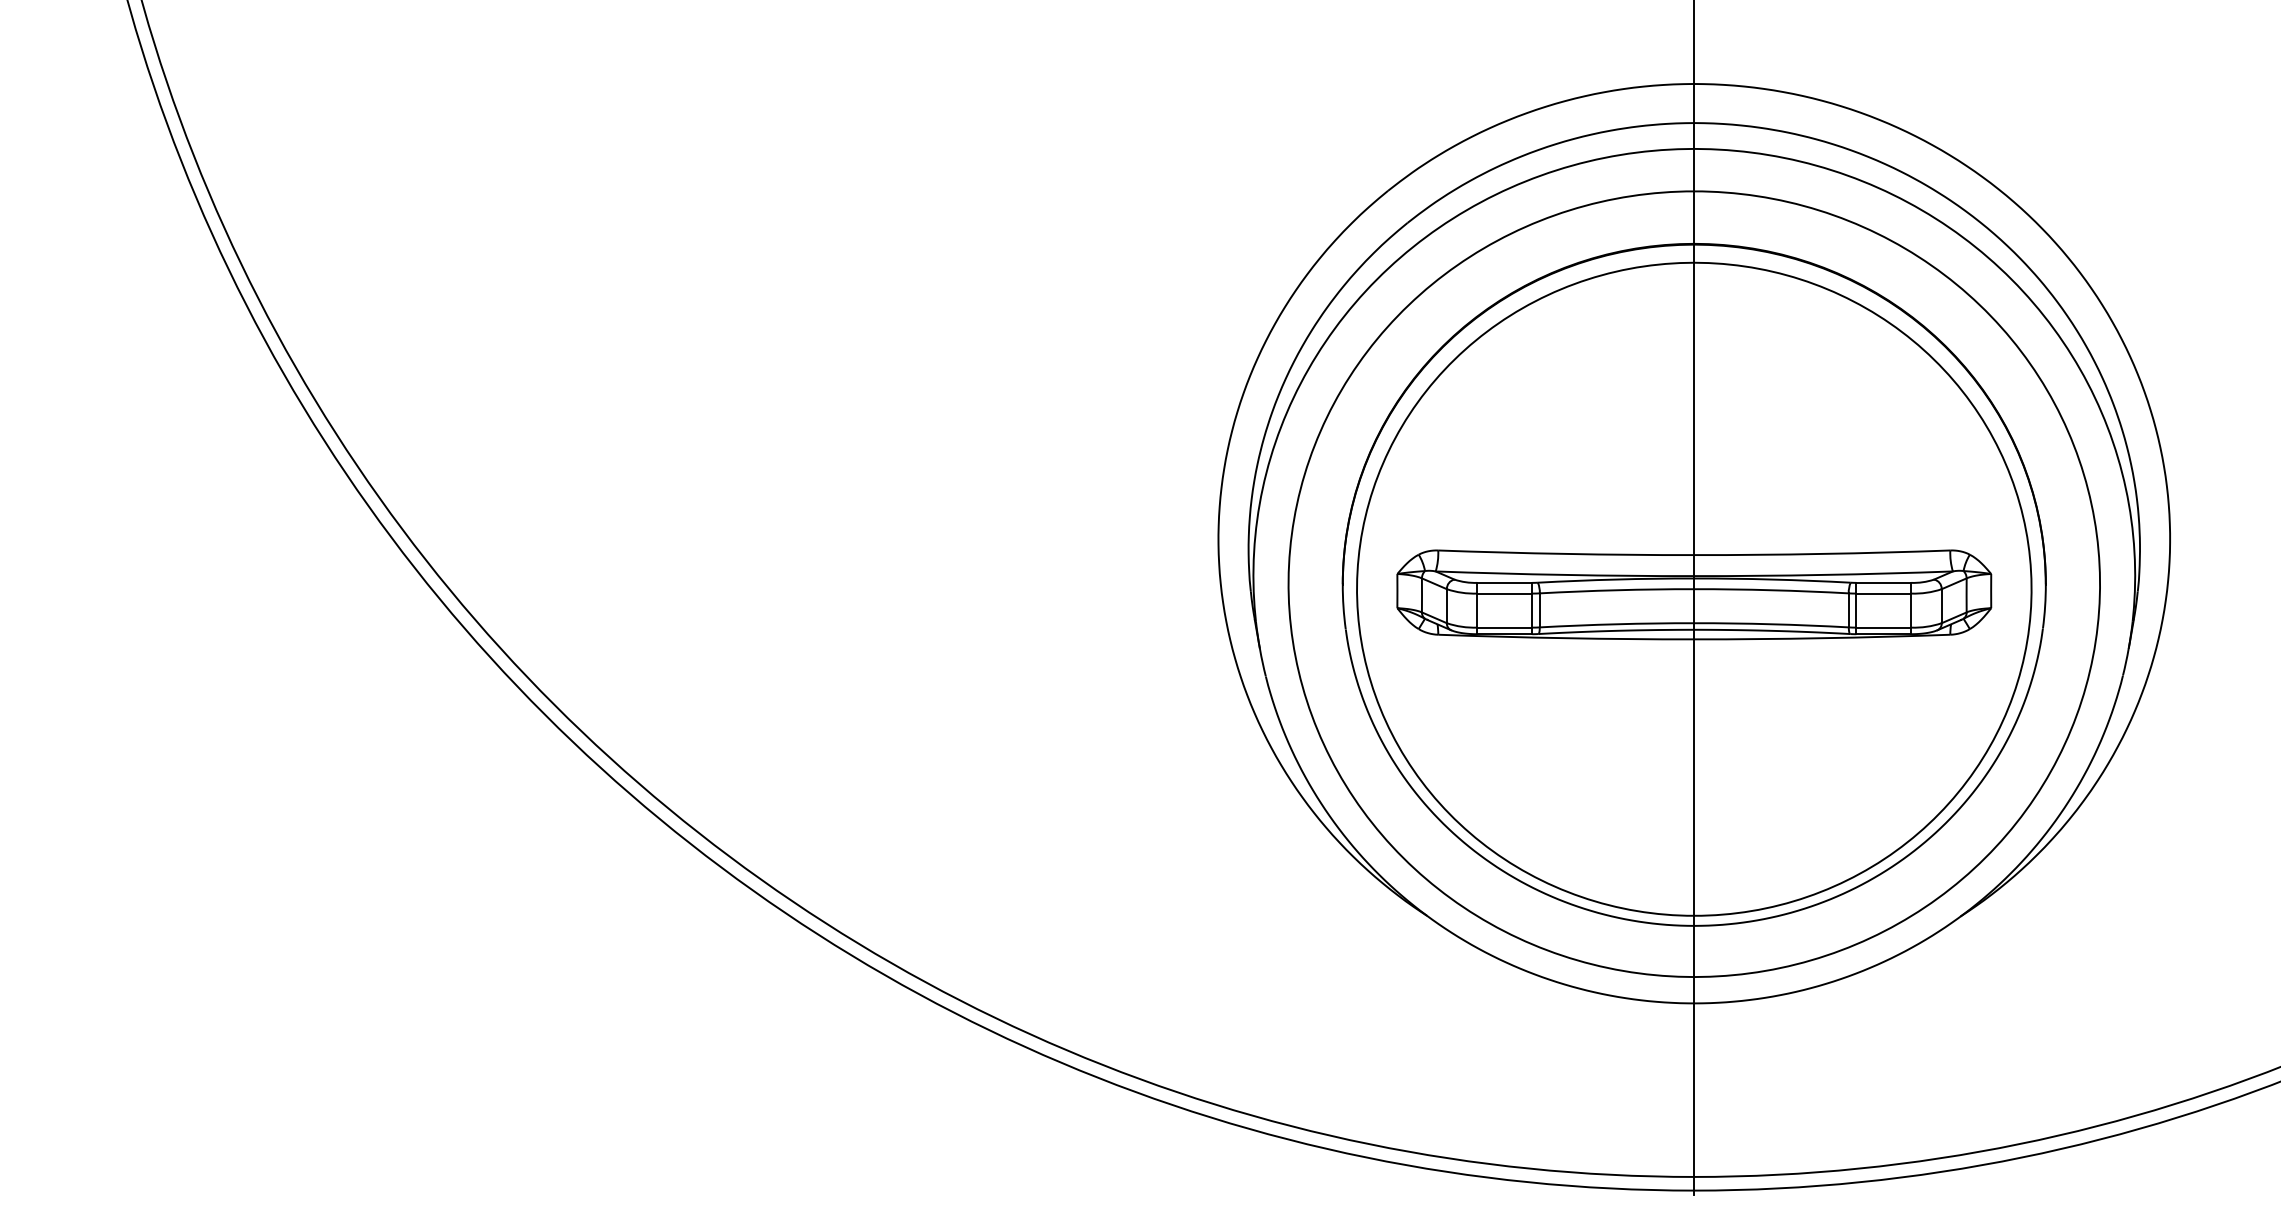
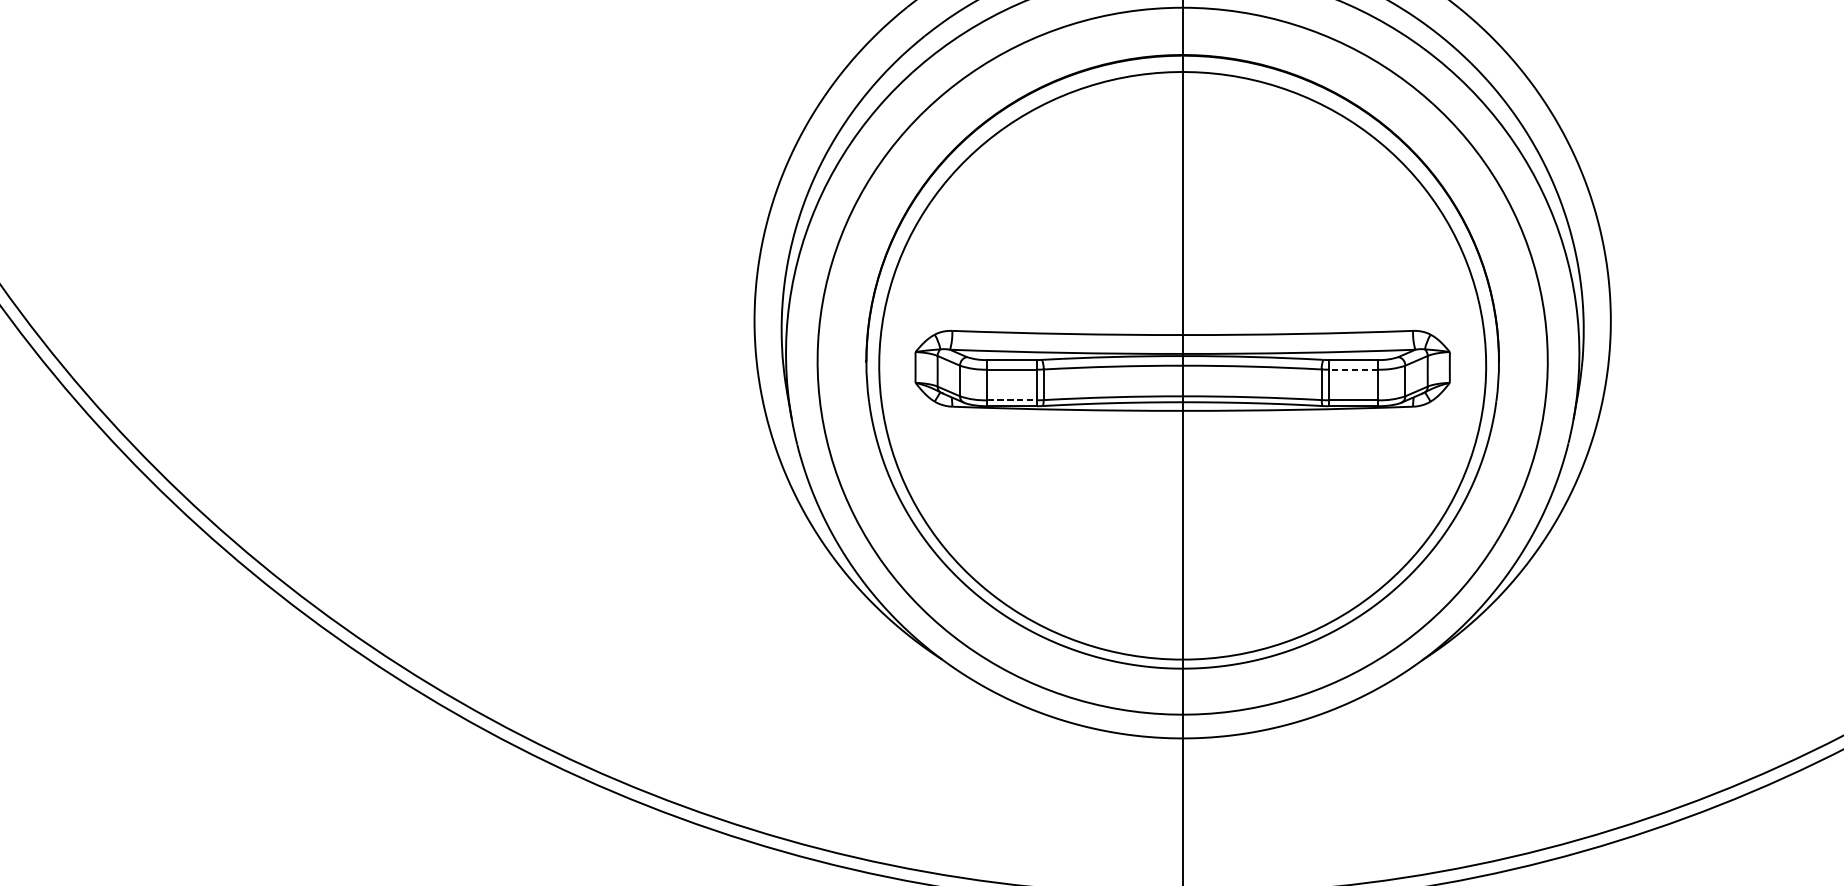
line: (1883, 593) -> (1352, 369), solid -> dashed
line: (1505, 627) -> (1012, 400), solid -> dashed

